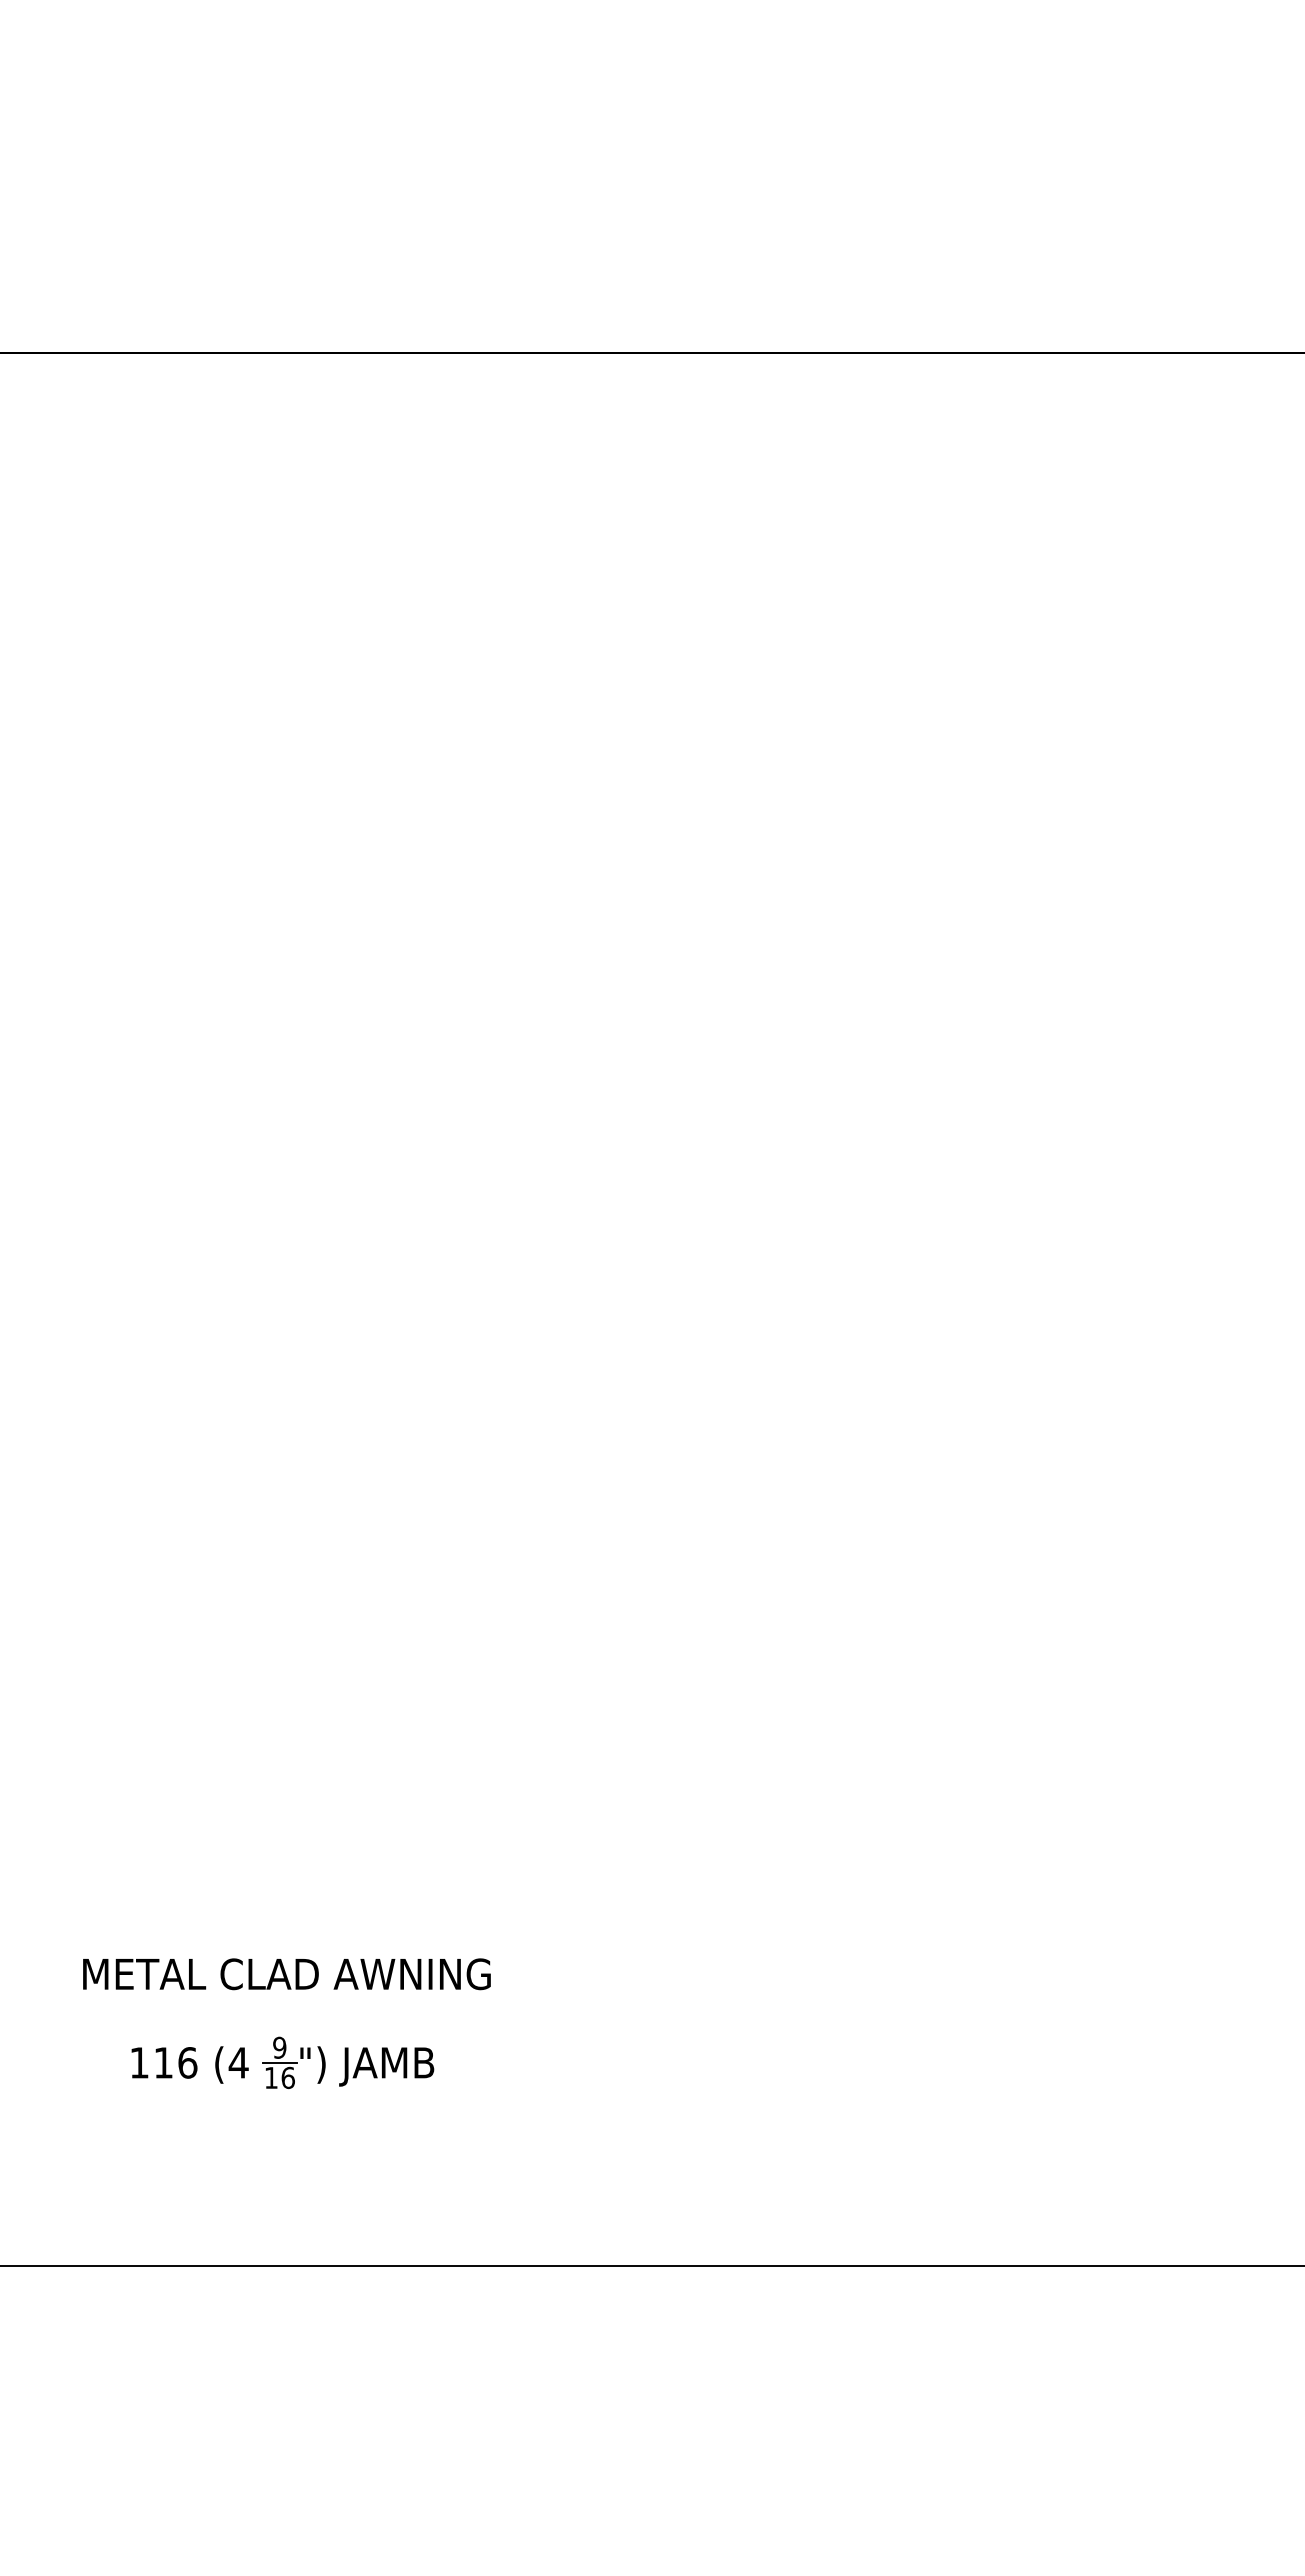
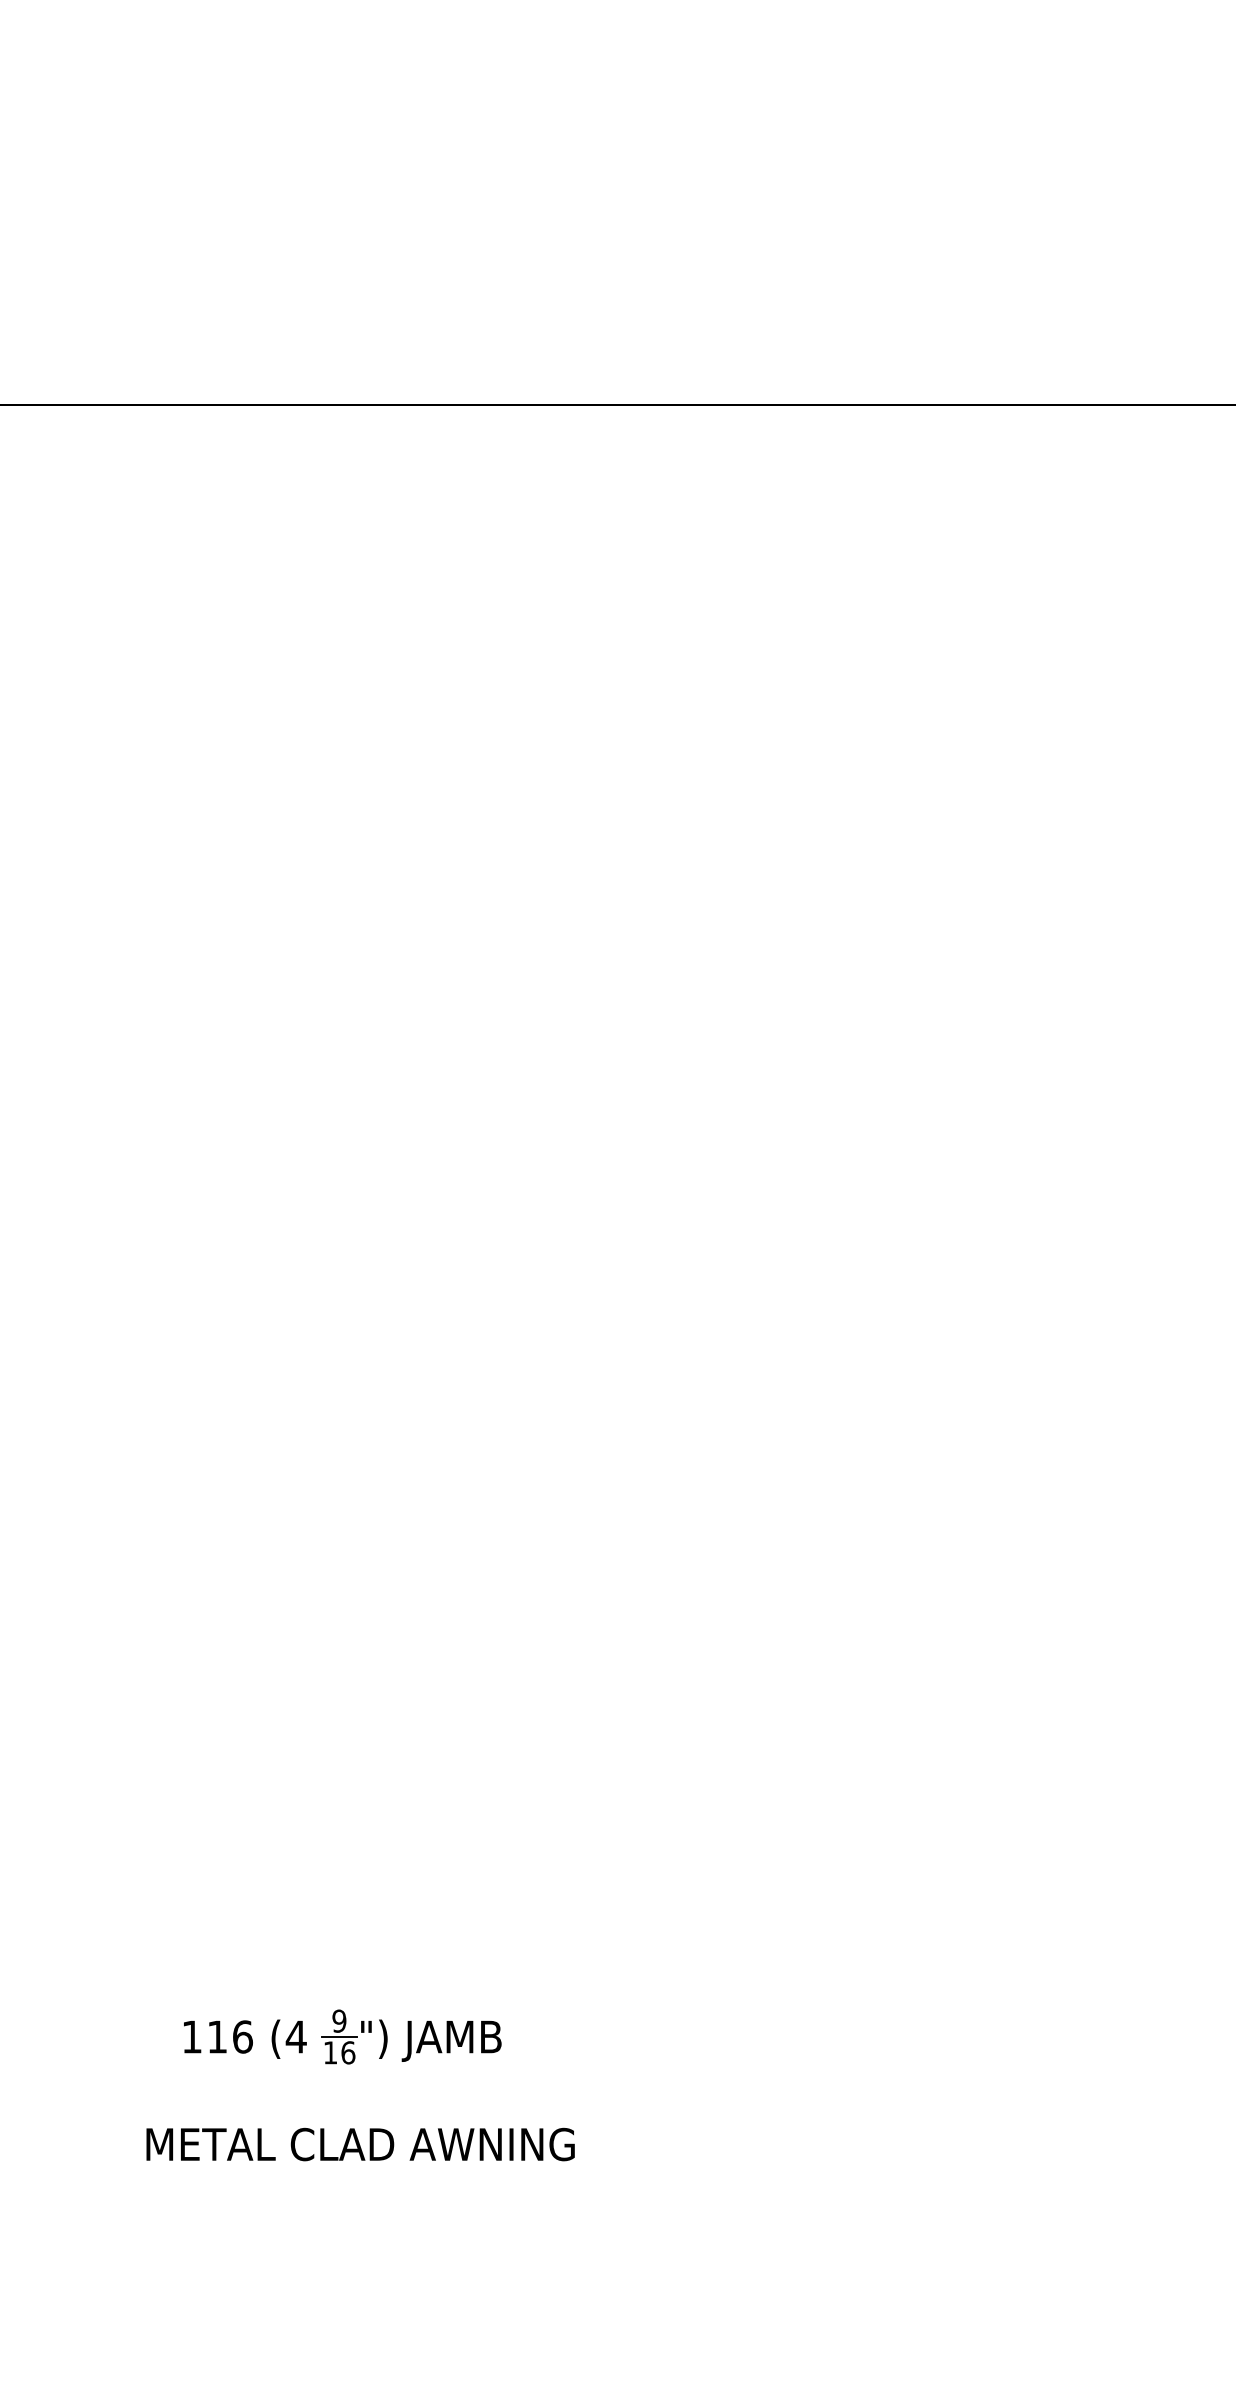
text: (286, 1974) -> (360, 2144), moved
part: (282, 2062) -> (342, 2036), moved

